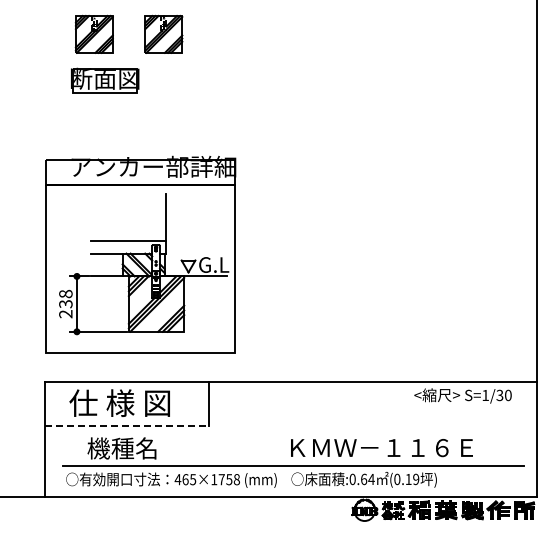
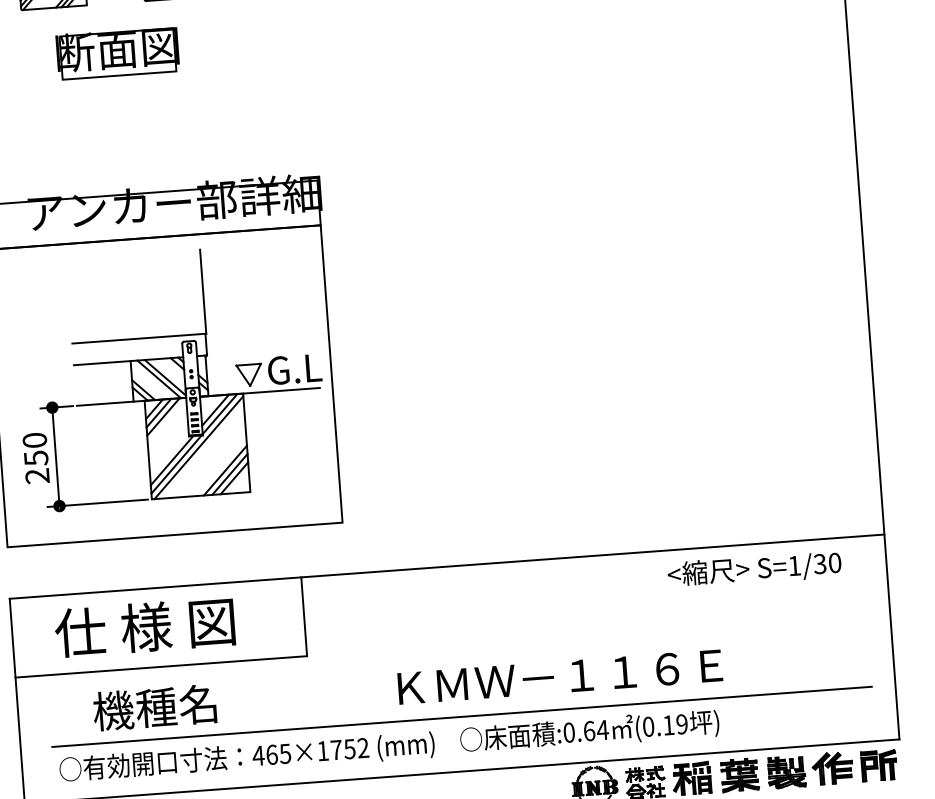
part: (105, 80) -> (118, 52), moved
text: (65, 298) -> (34, 448), 238 -> 250
line: (127, 425) -> (161, 666), dashed -> solid
text: (381, 448) -> (559, 678), moved
text: (236, 479) -> (362, 747), 465×1758 -> 465×1752

